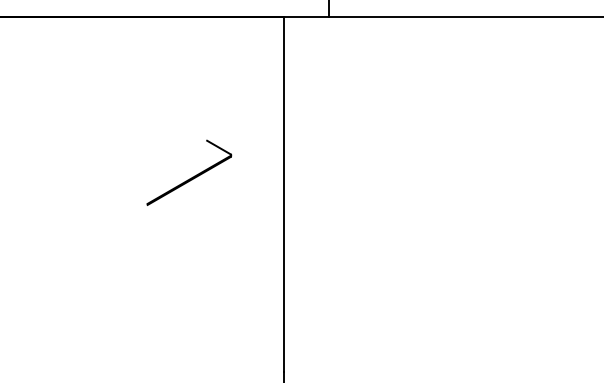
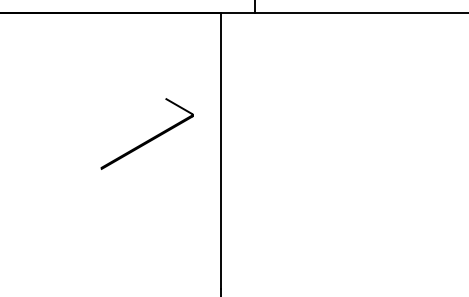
part: (188, 172) -> (146, 133), size x1.4

